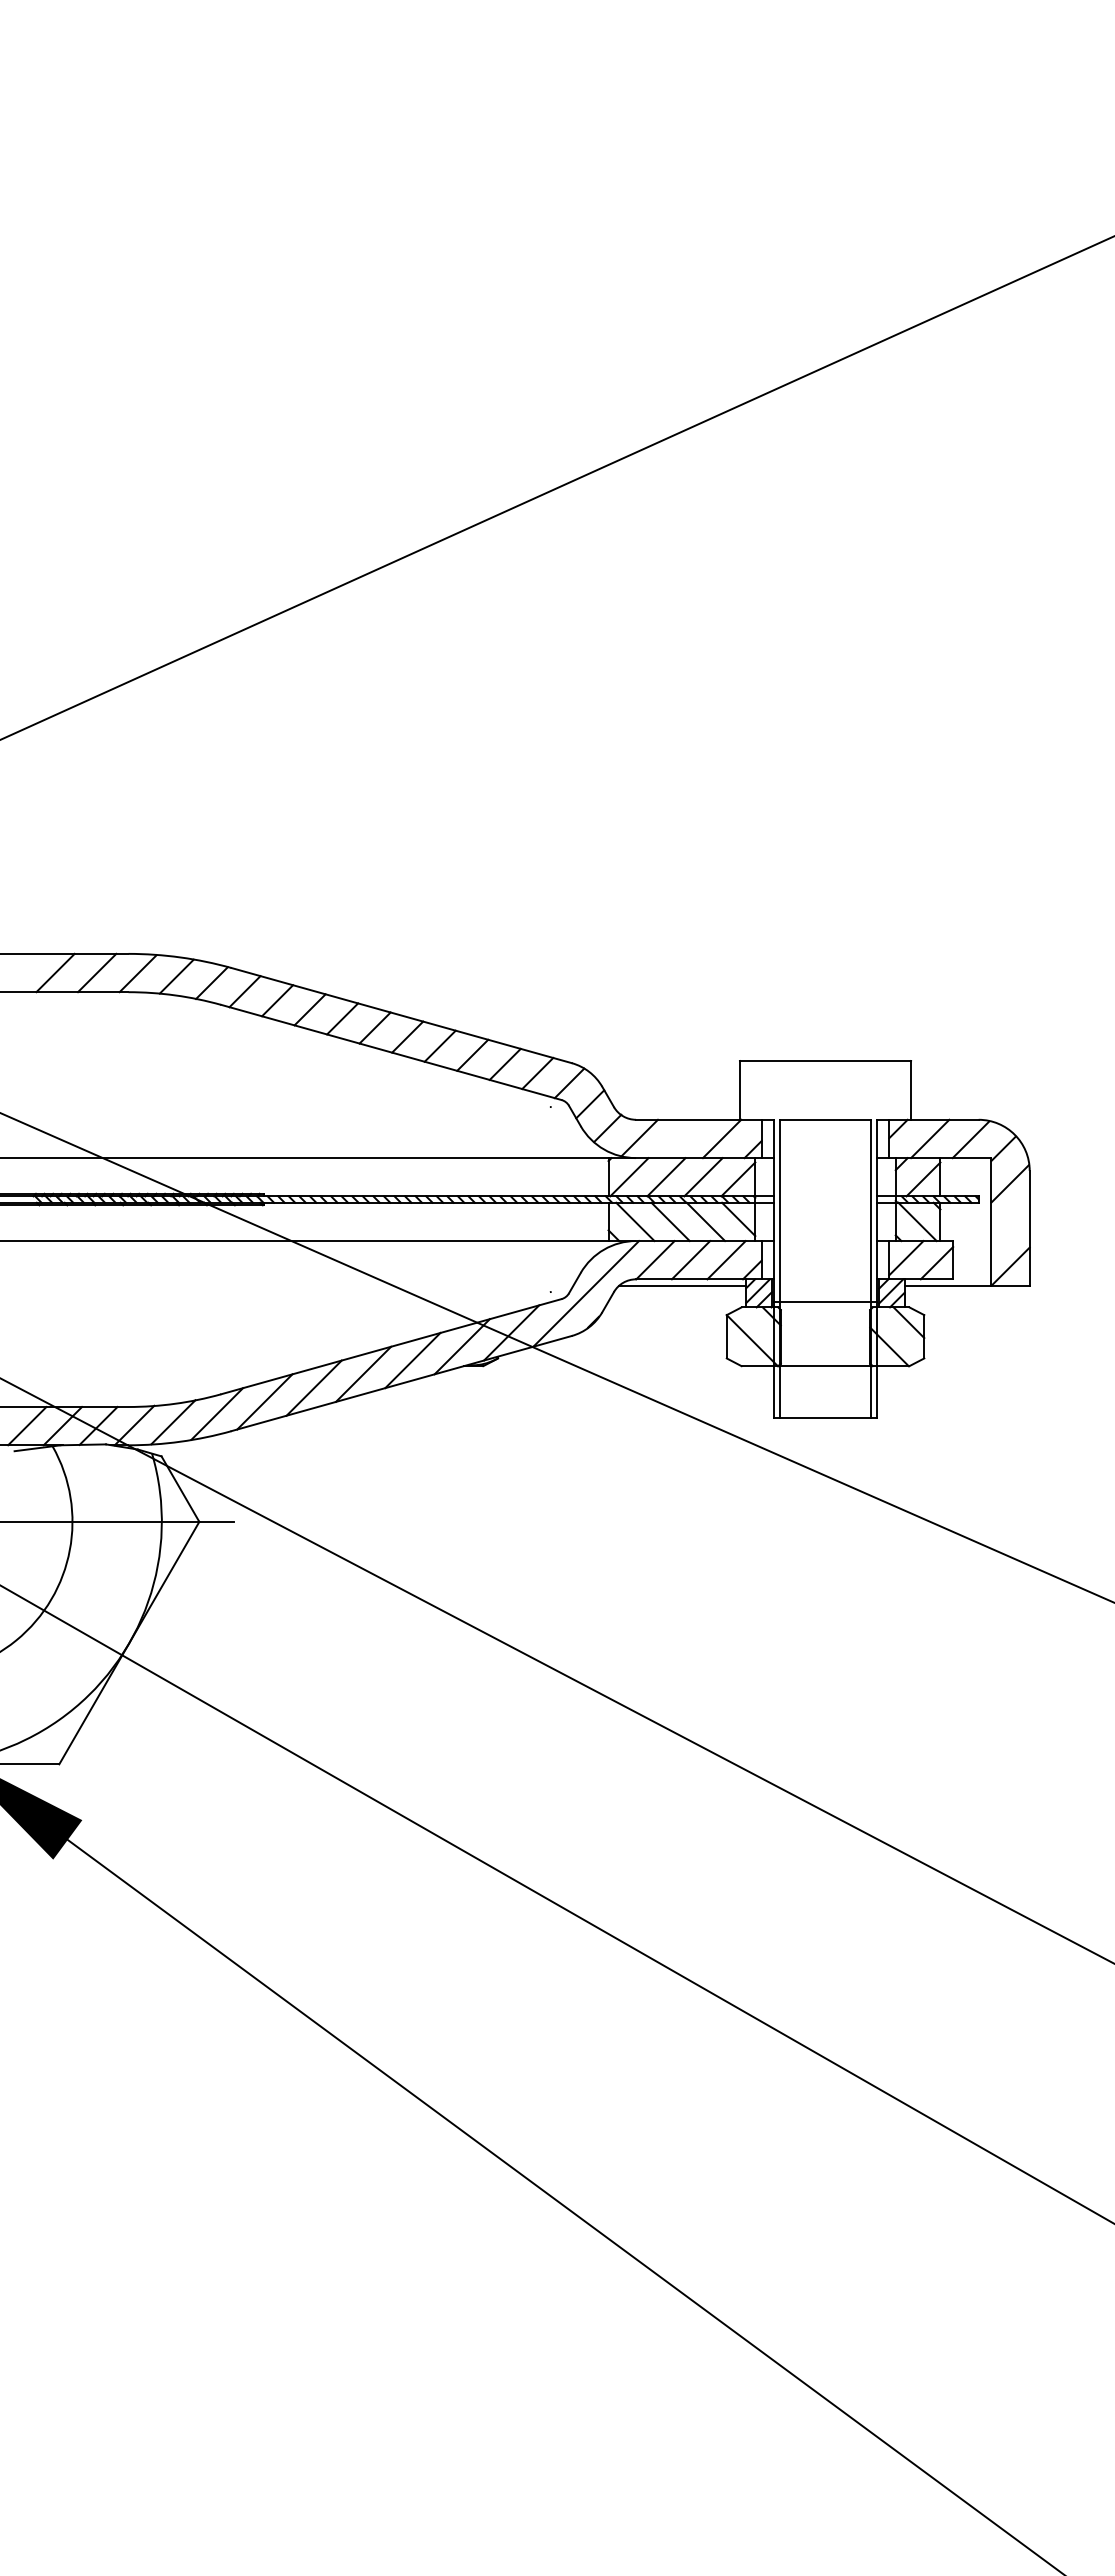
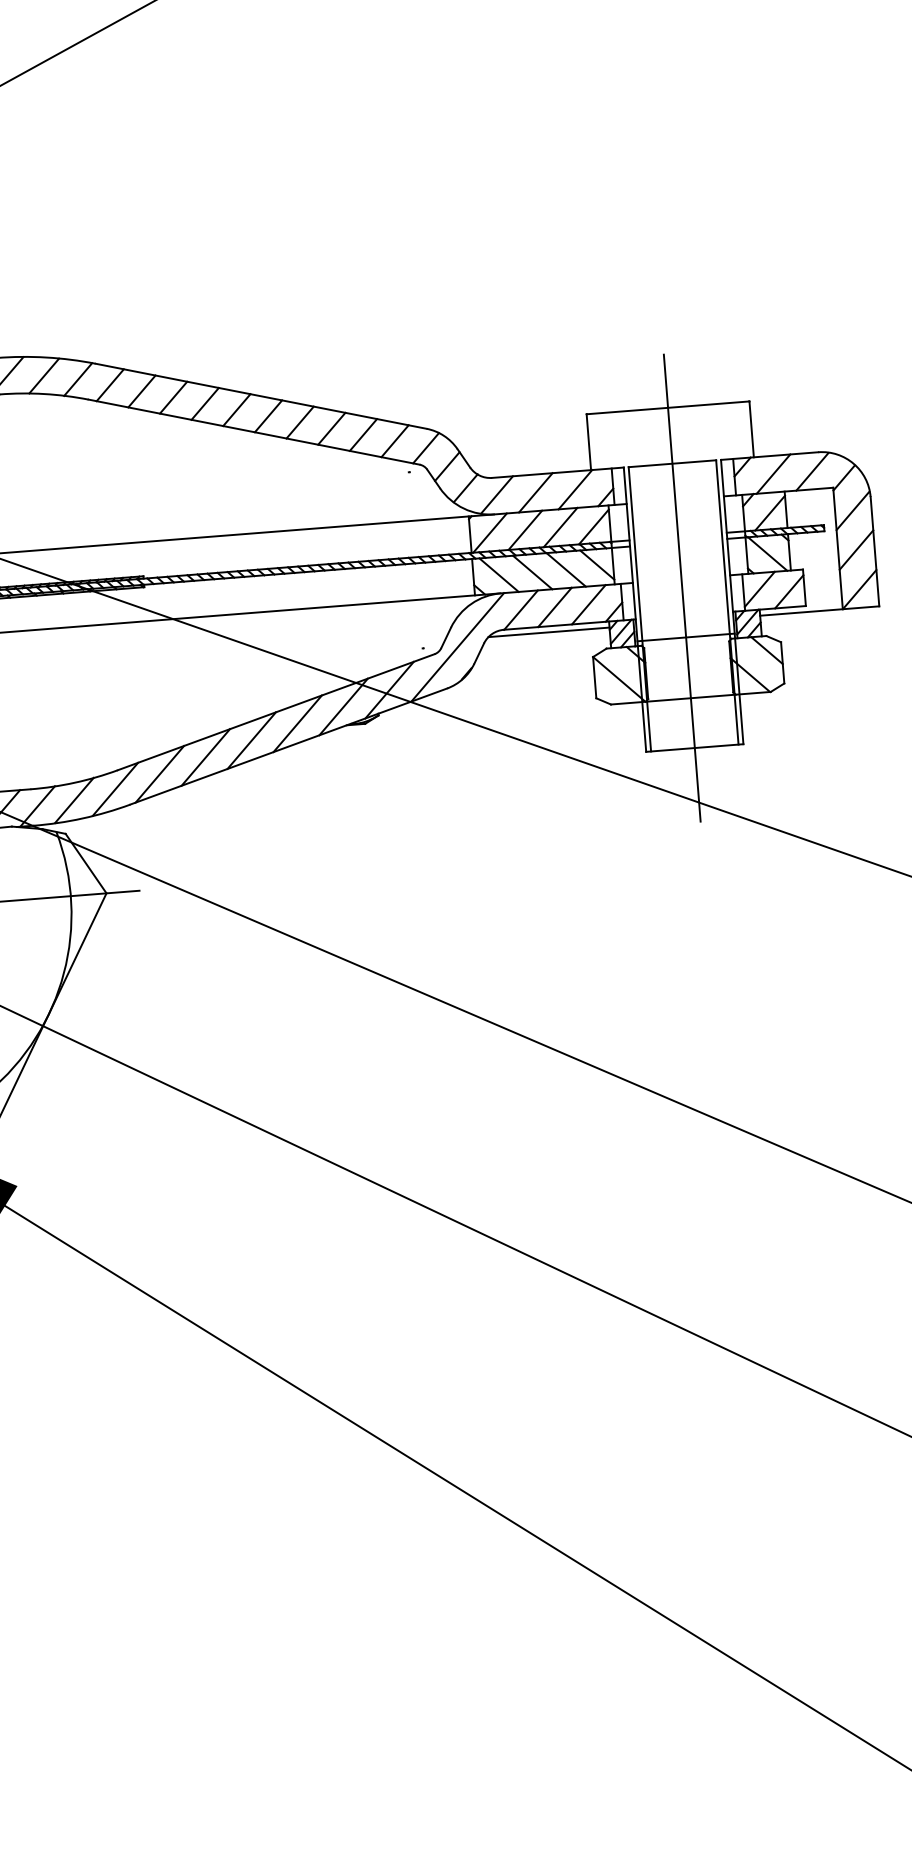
line: (680, 1138) -> (535, 492), added
line: (1010, 1224) -> (856, 549), added
line: (825, 1250) -> (682, 588), added

